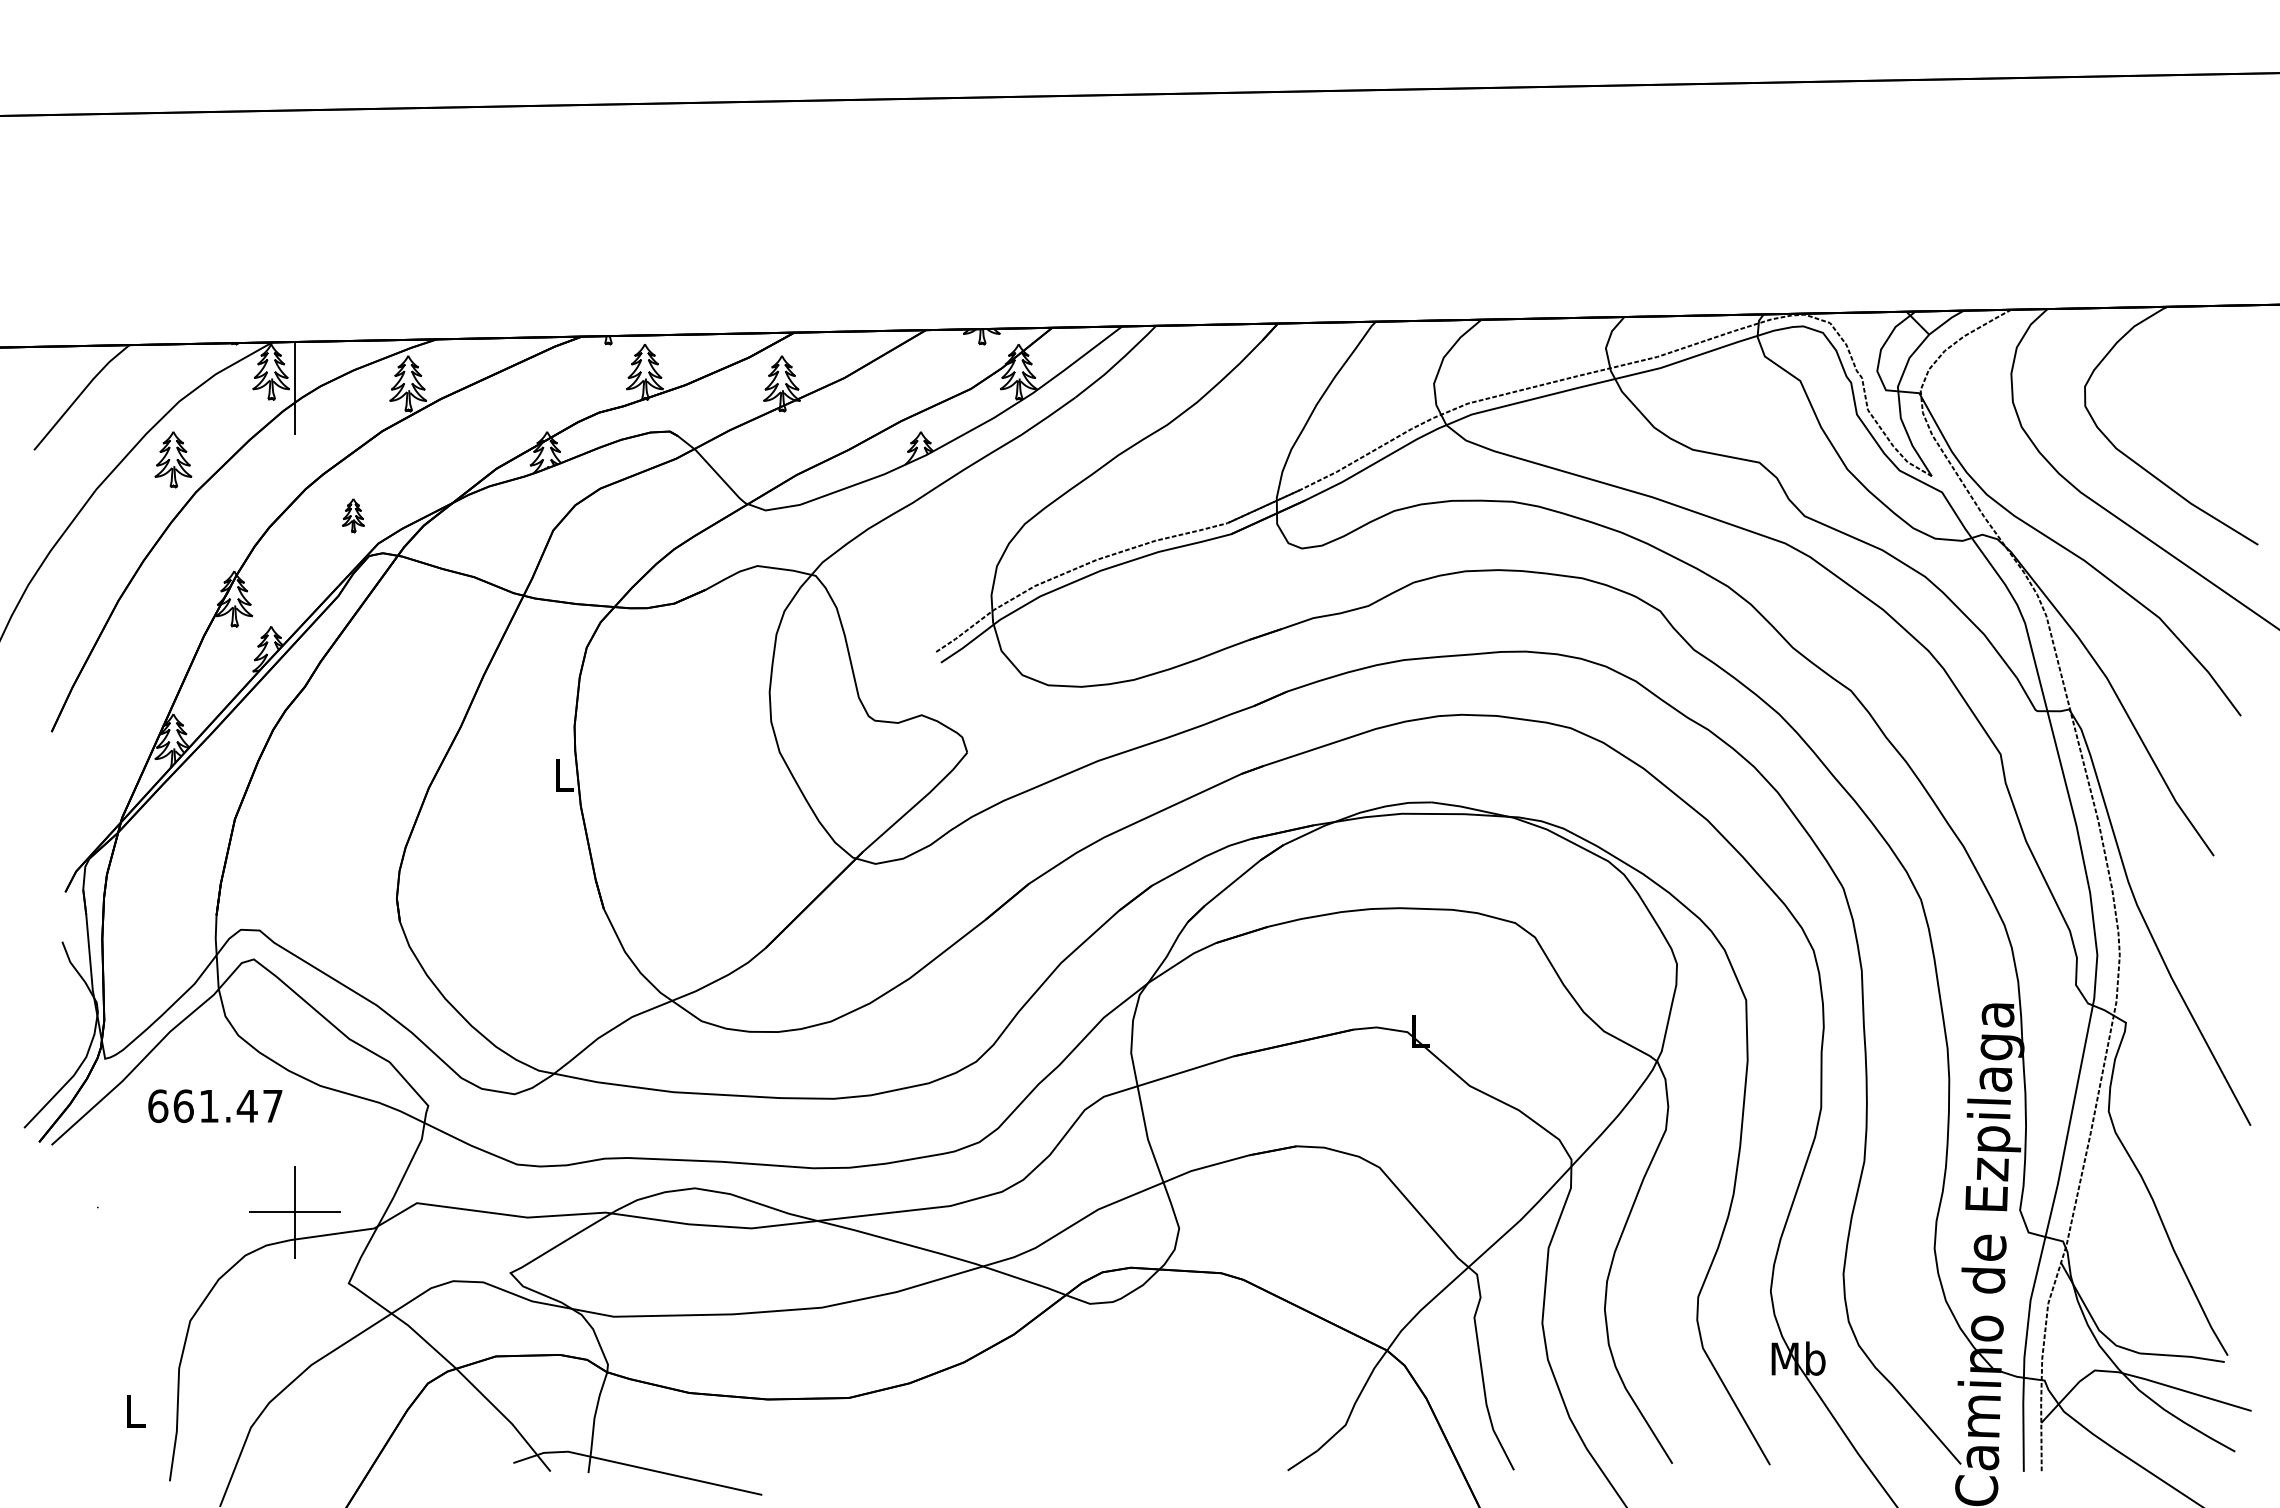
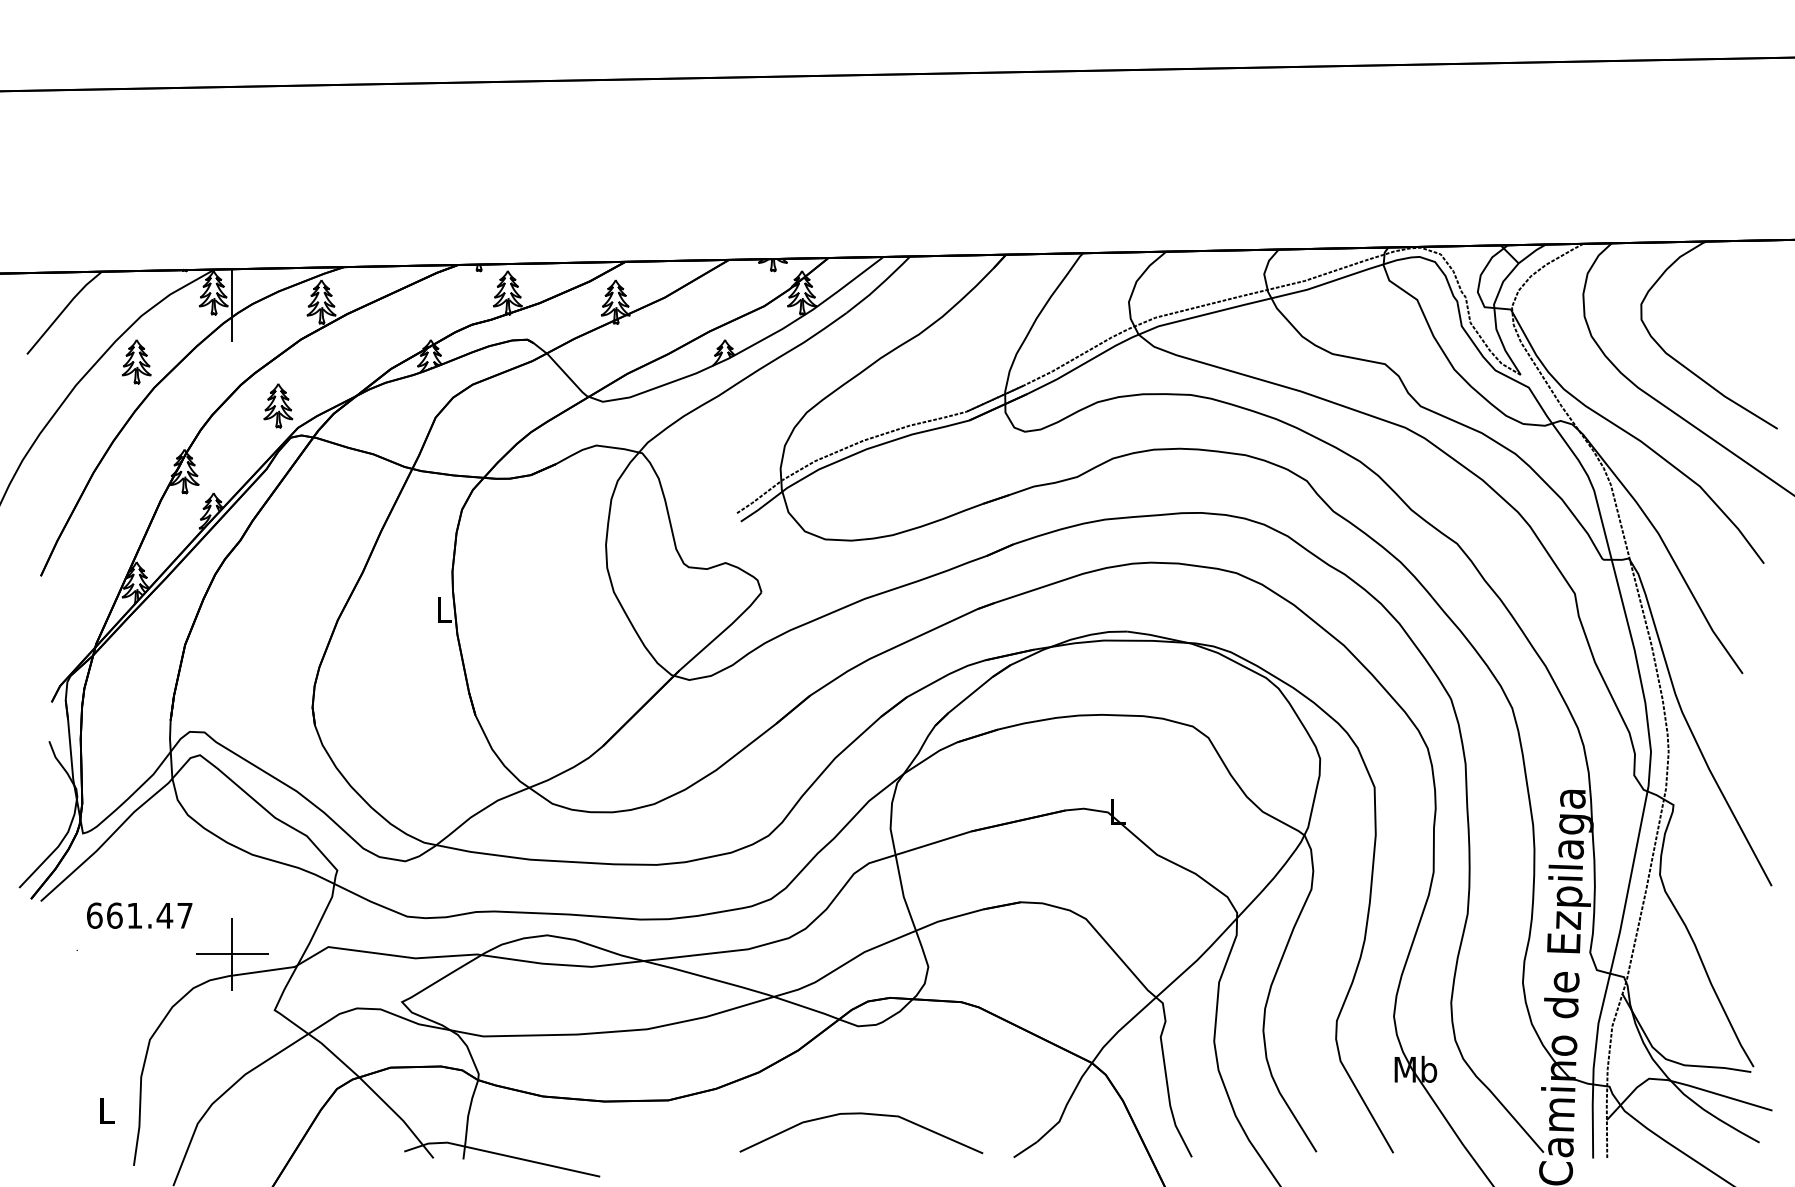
part: (353, 515) -> (278, 405), size x1.67
text: (215, 1105) -> (139, 915), moved
curve: (1094, 1415) -> (861, 1114), added

